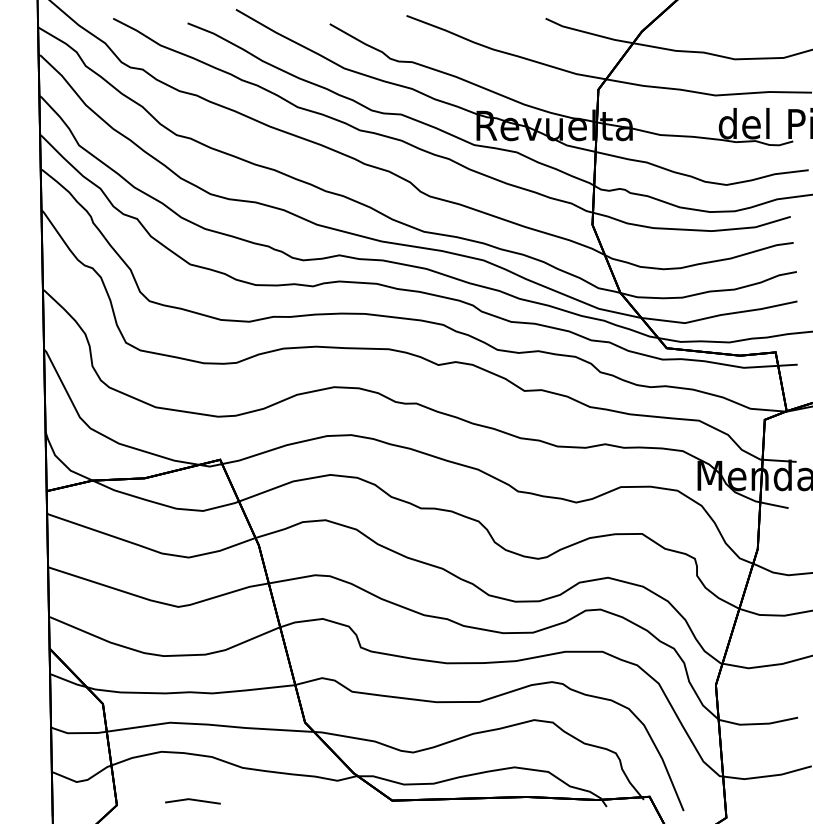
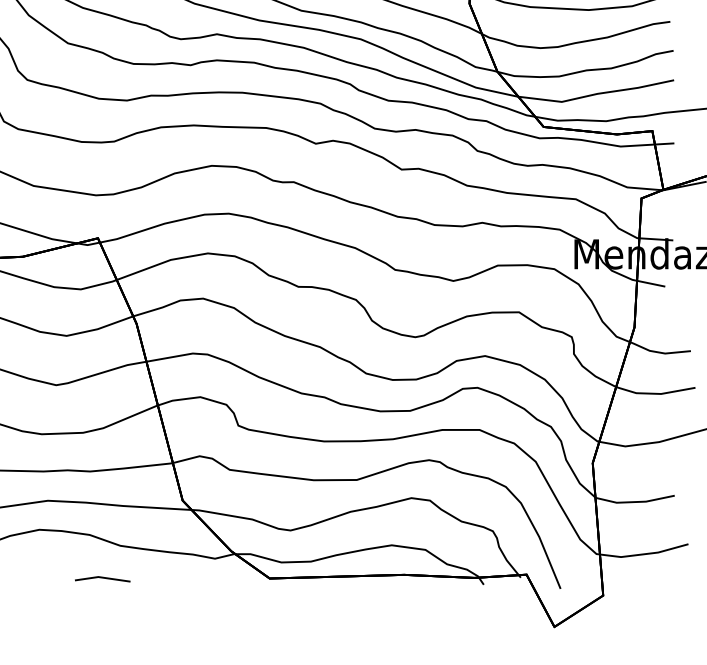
line: (192, 800) -> (102, 578), moved

